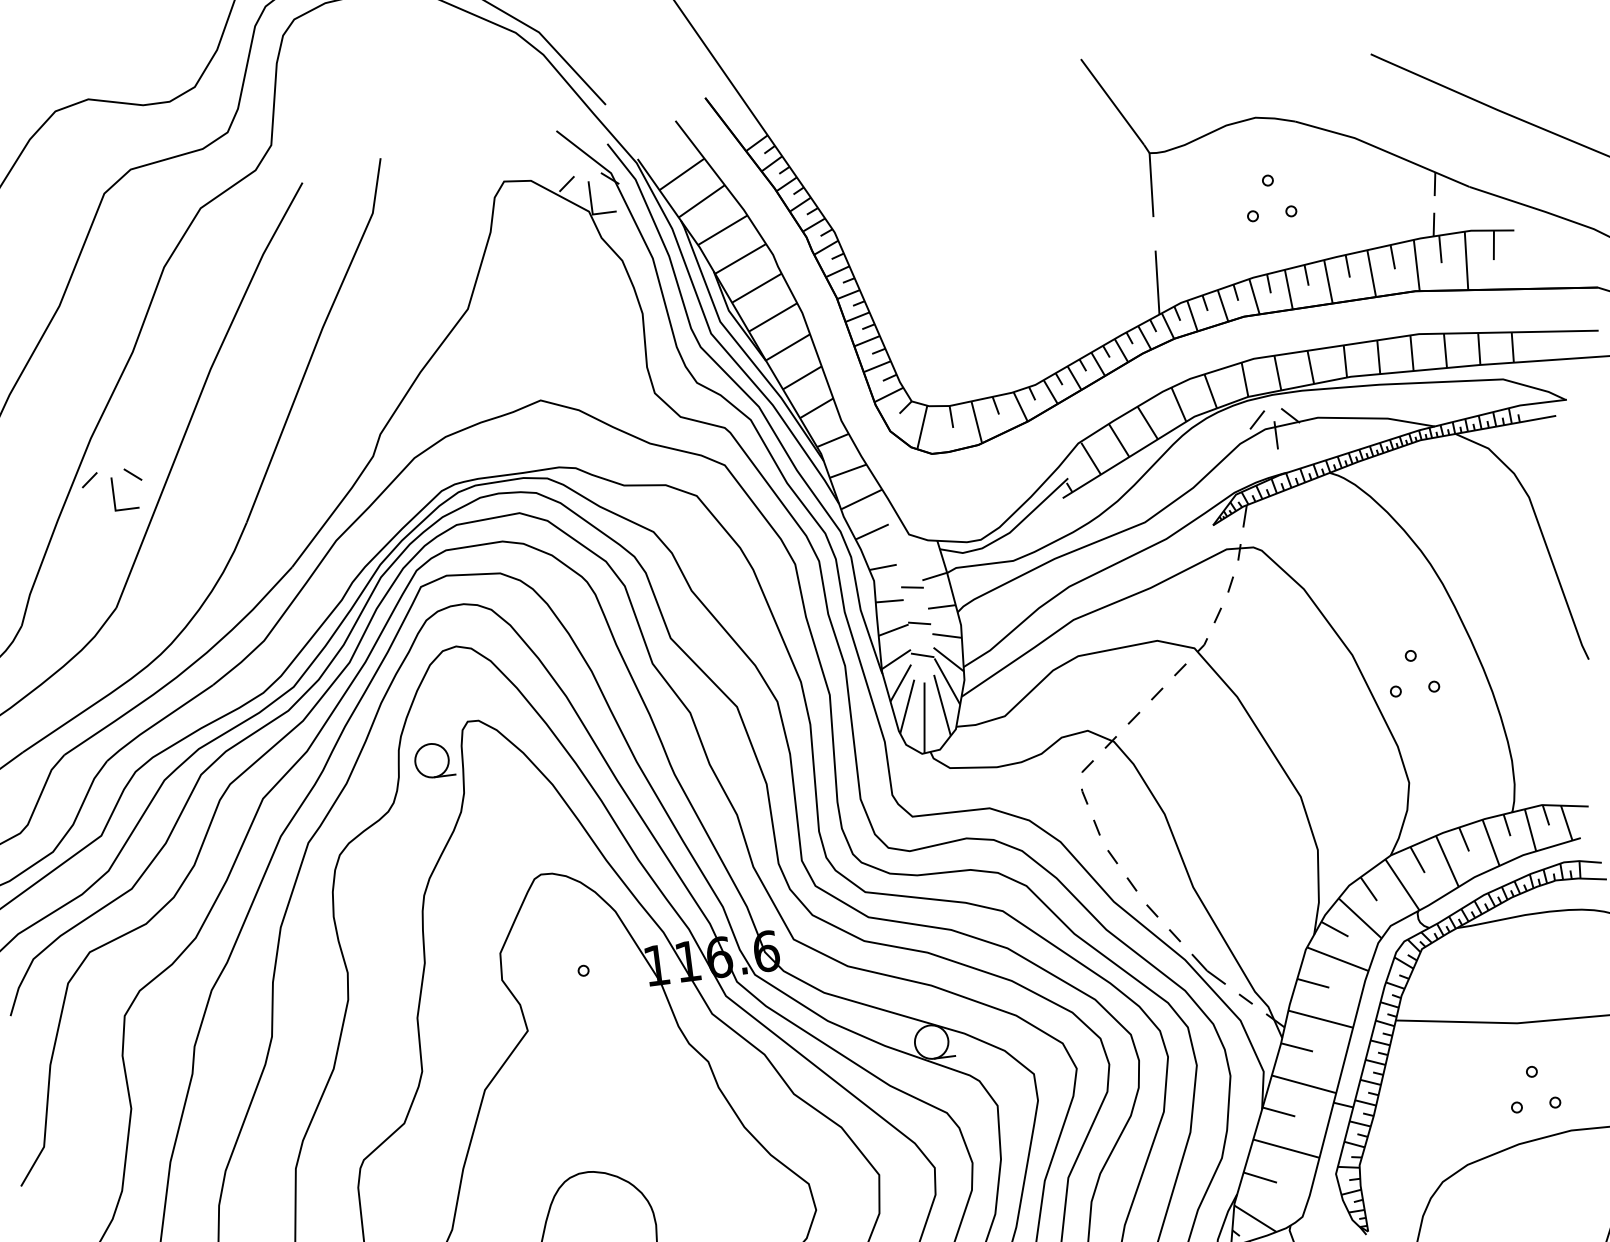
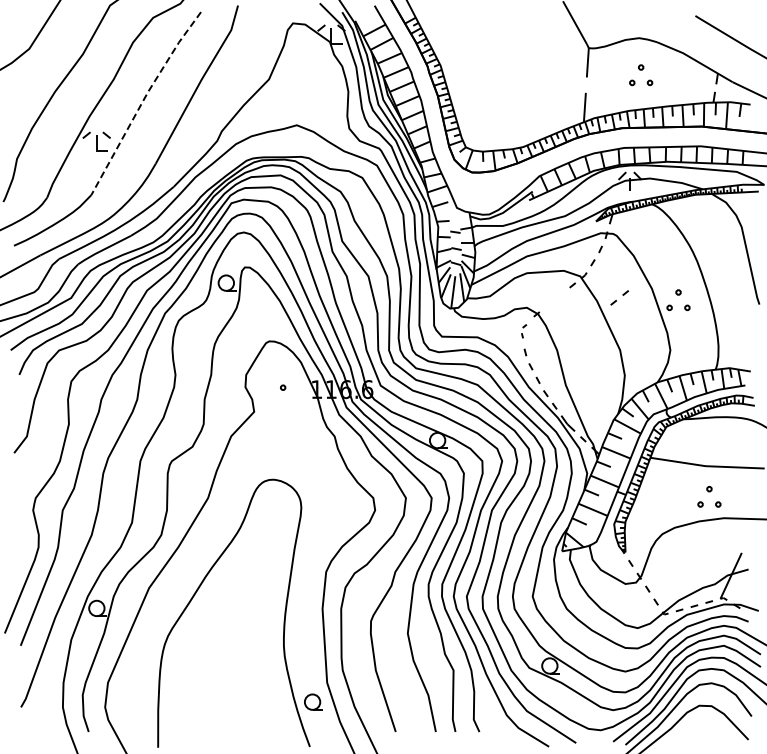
line: (202, 389) -> (143, 100), solid -> dashed
part: (1144, 705) -> (619, 297), moved
part: (1089, 782) -> (524, 331), size x0.7

